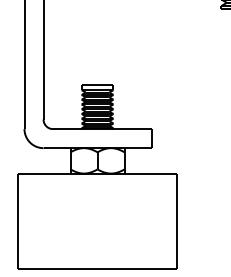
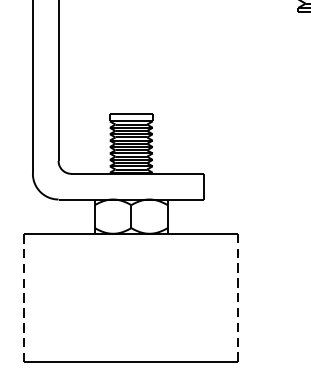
line: (18, 221) -> (24, 298), solid -> dashed
line: (176, 221) -> (237, 298), solid -> dashed

